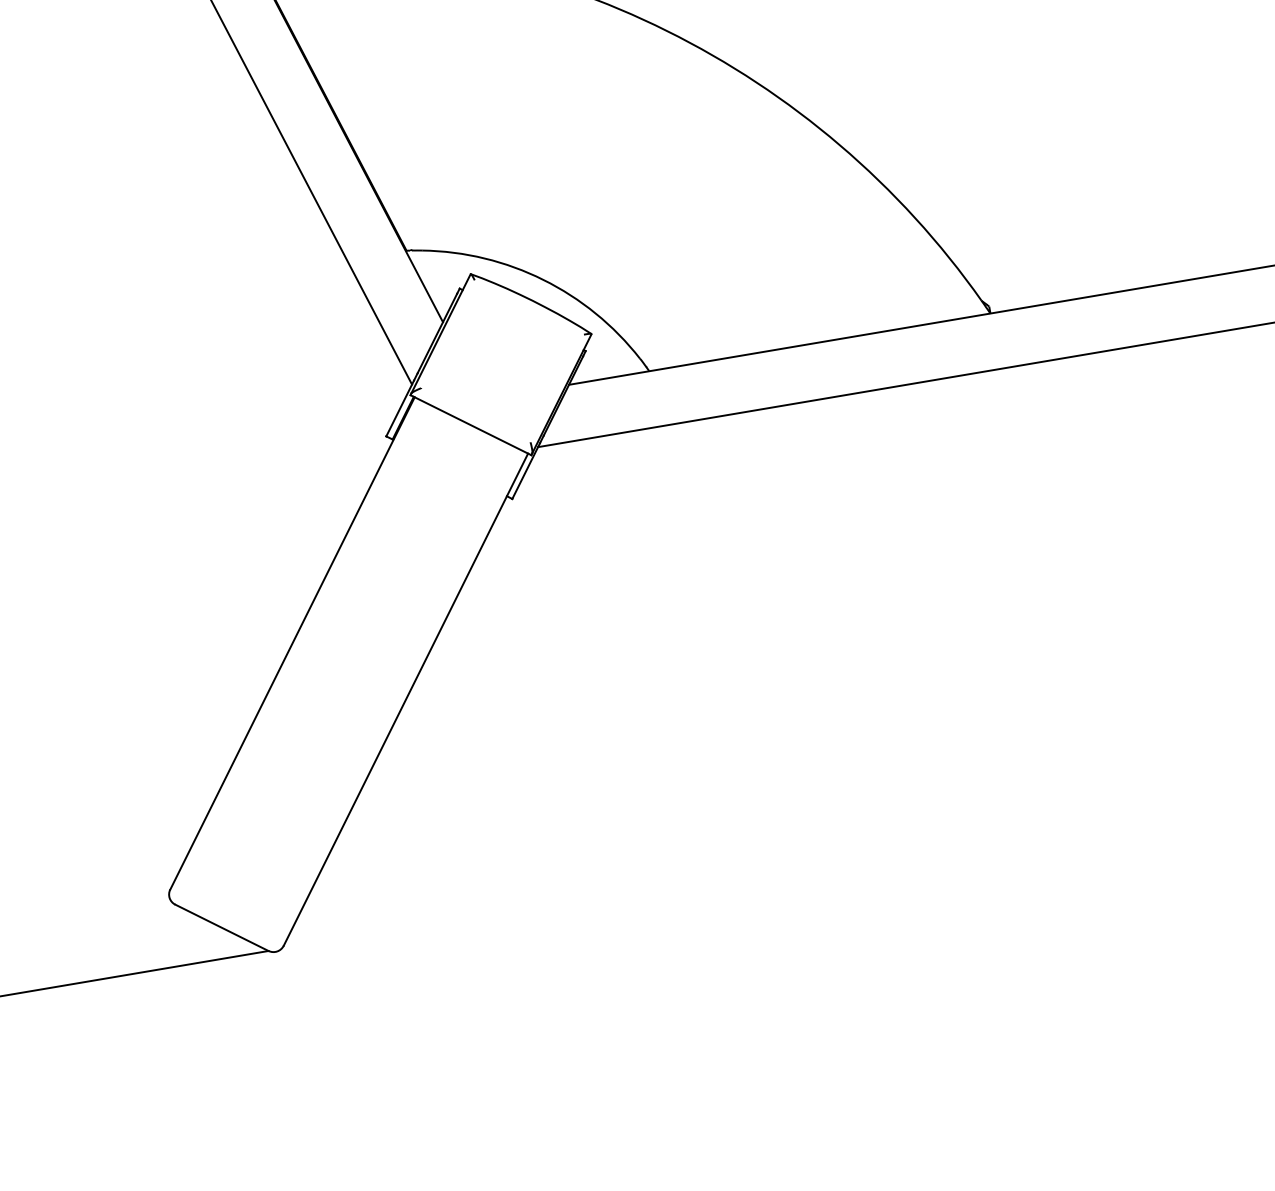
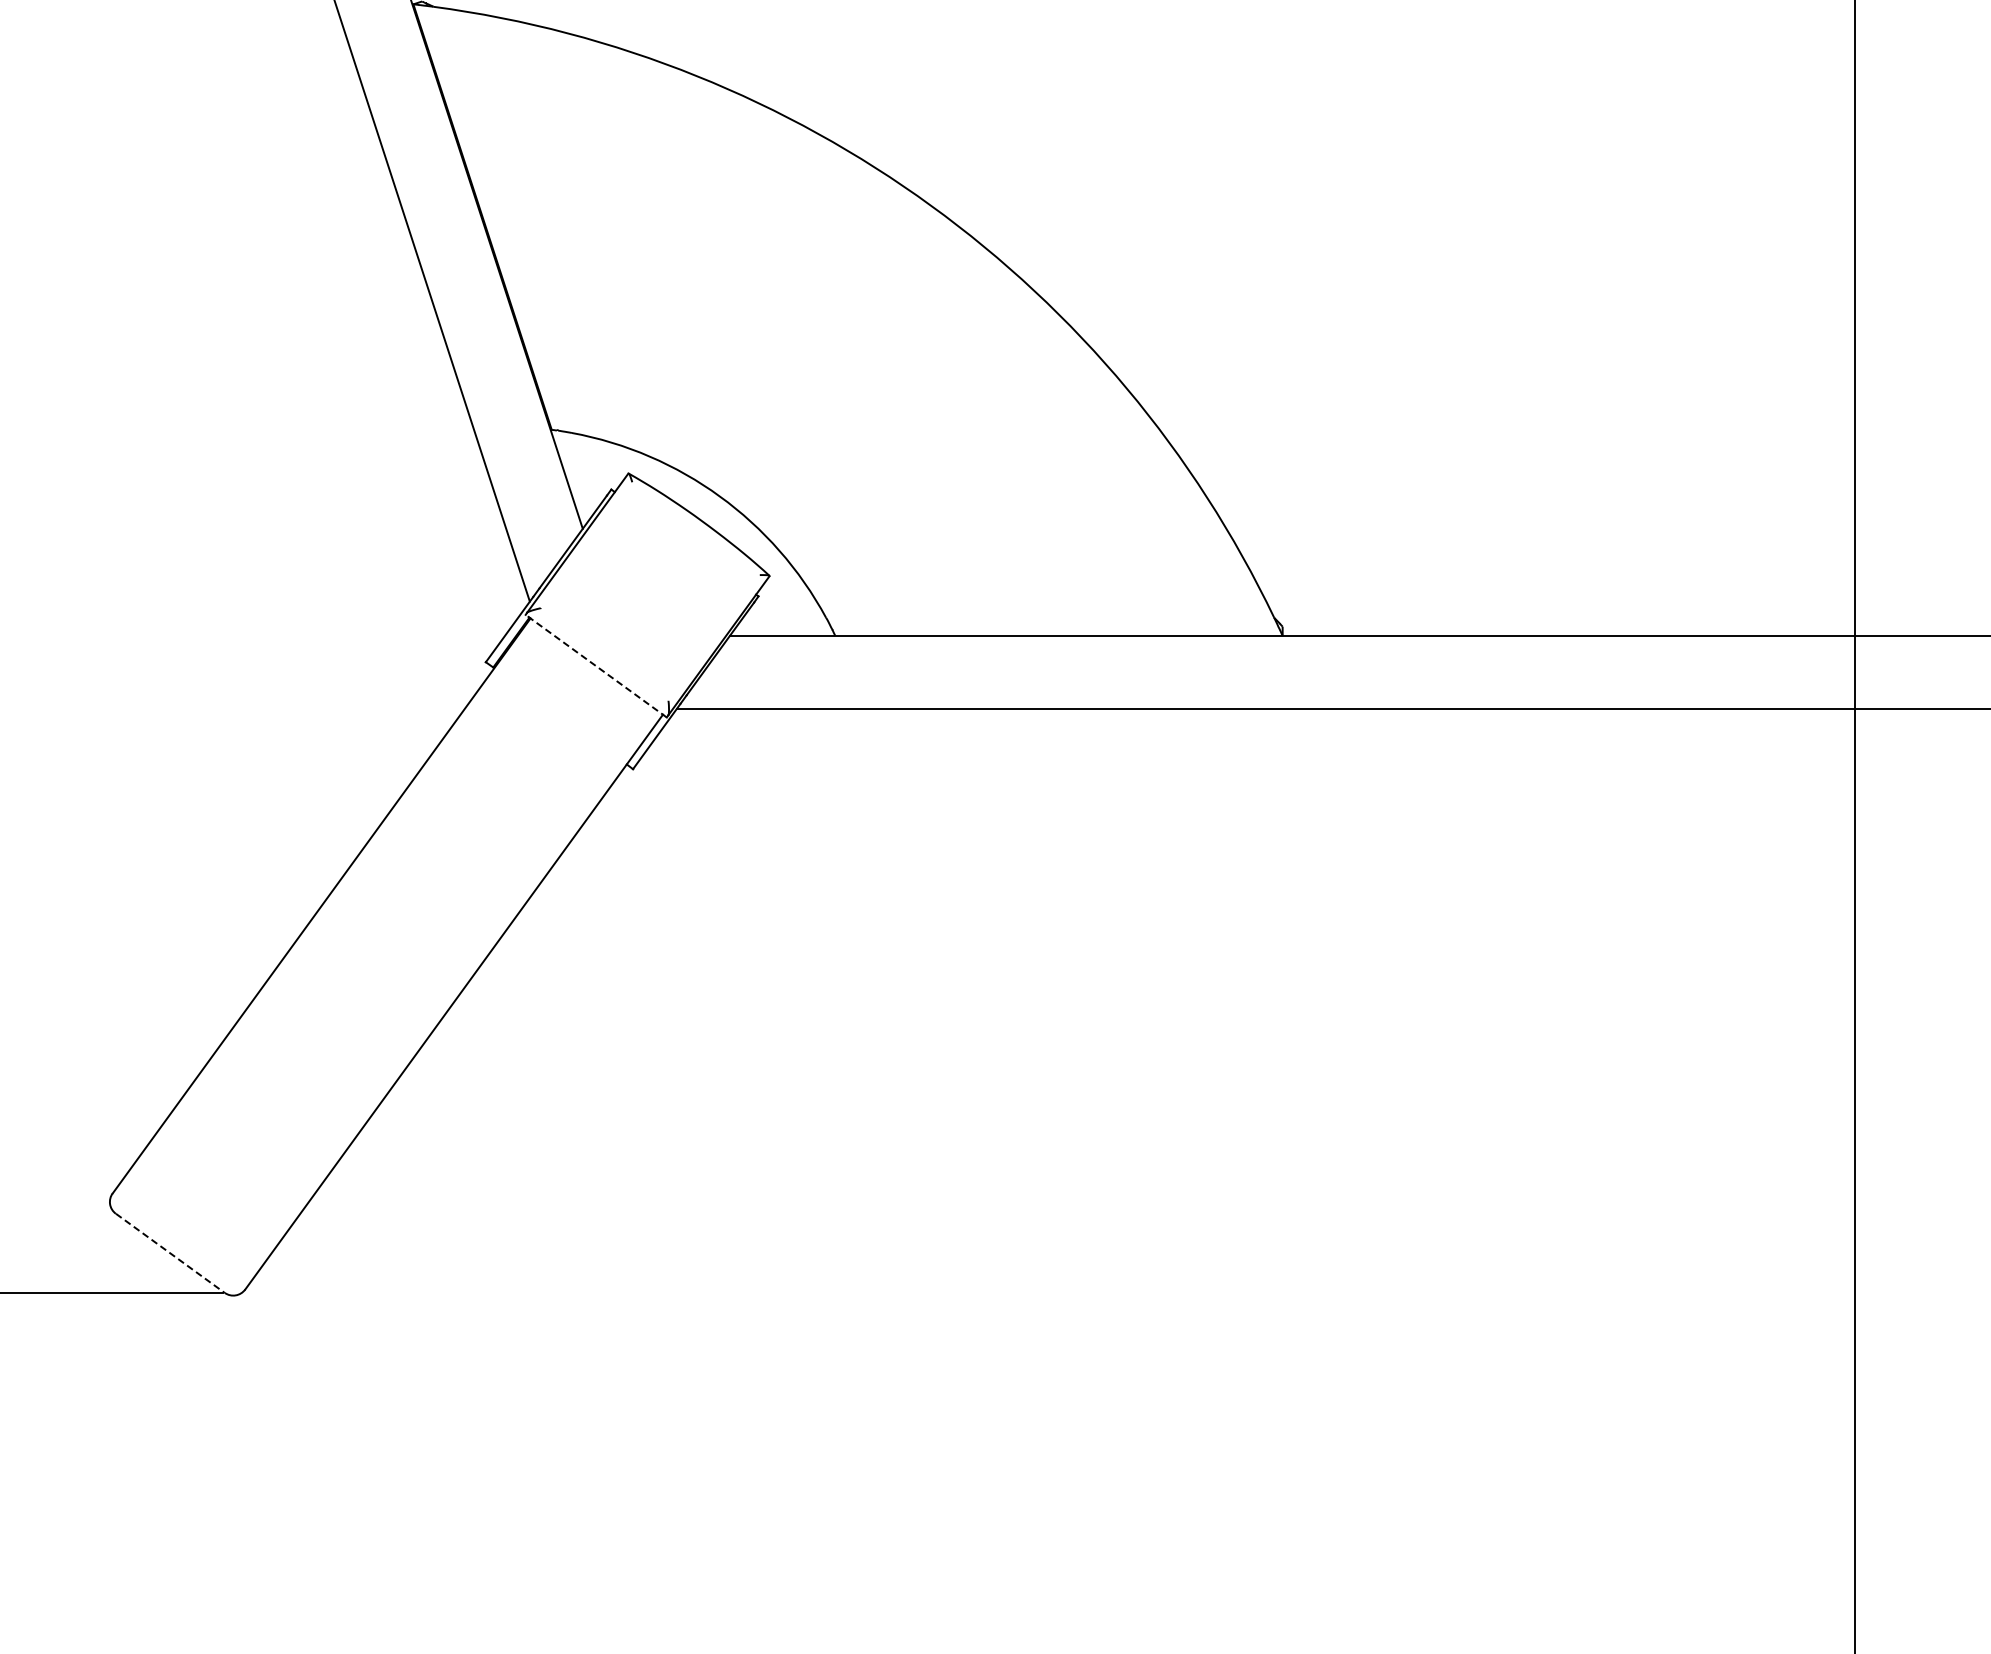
line: (470, 424) -> (595, 665), solid -> dashed
line: (222, 927) -> (170, 1253), solid -> dashed

